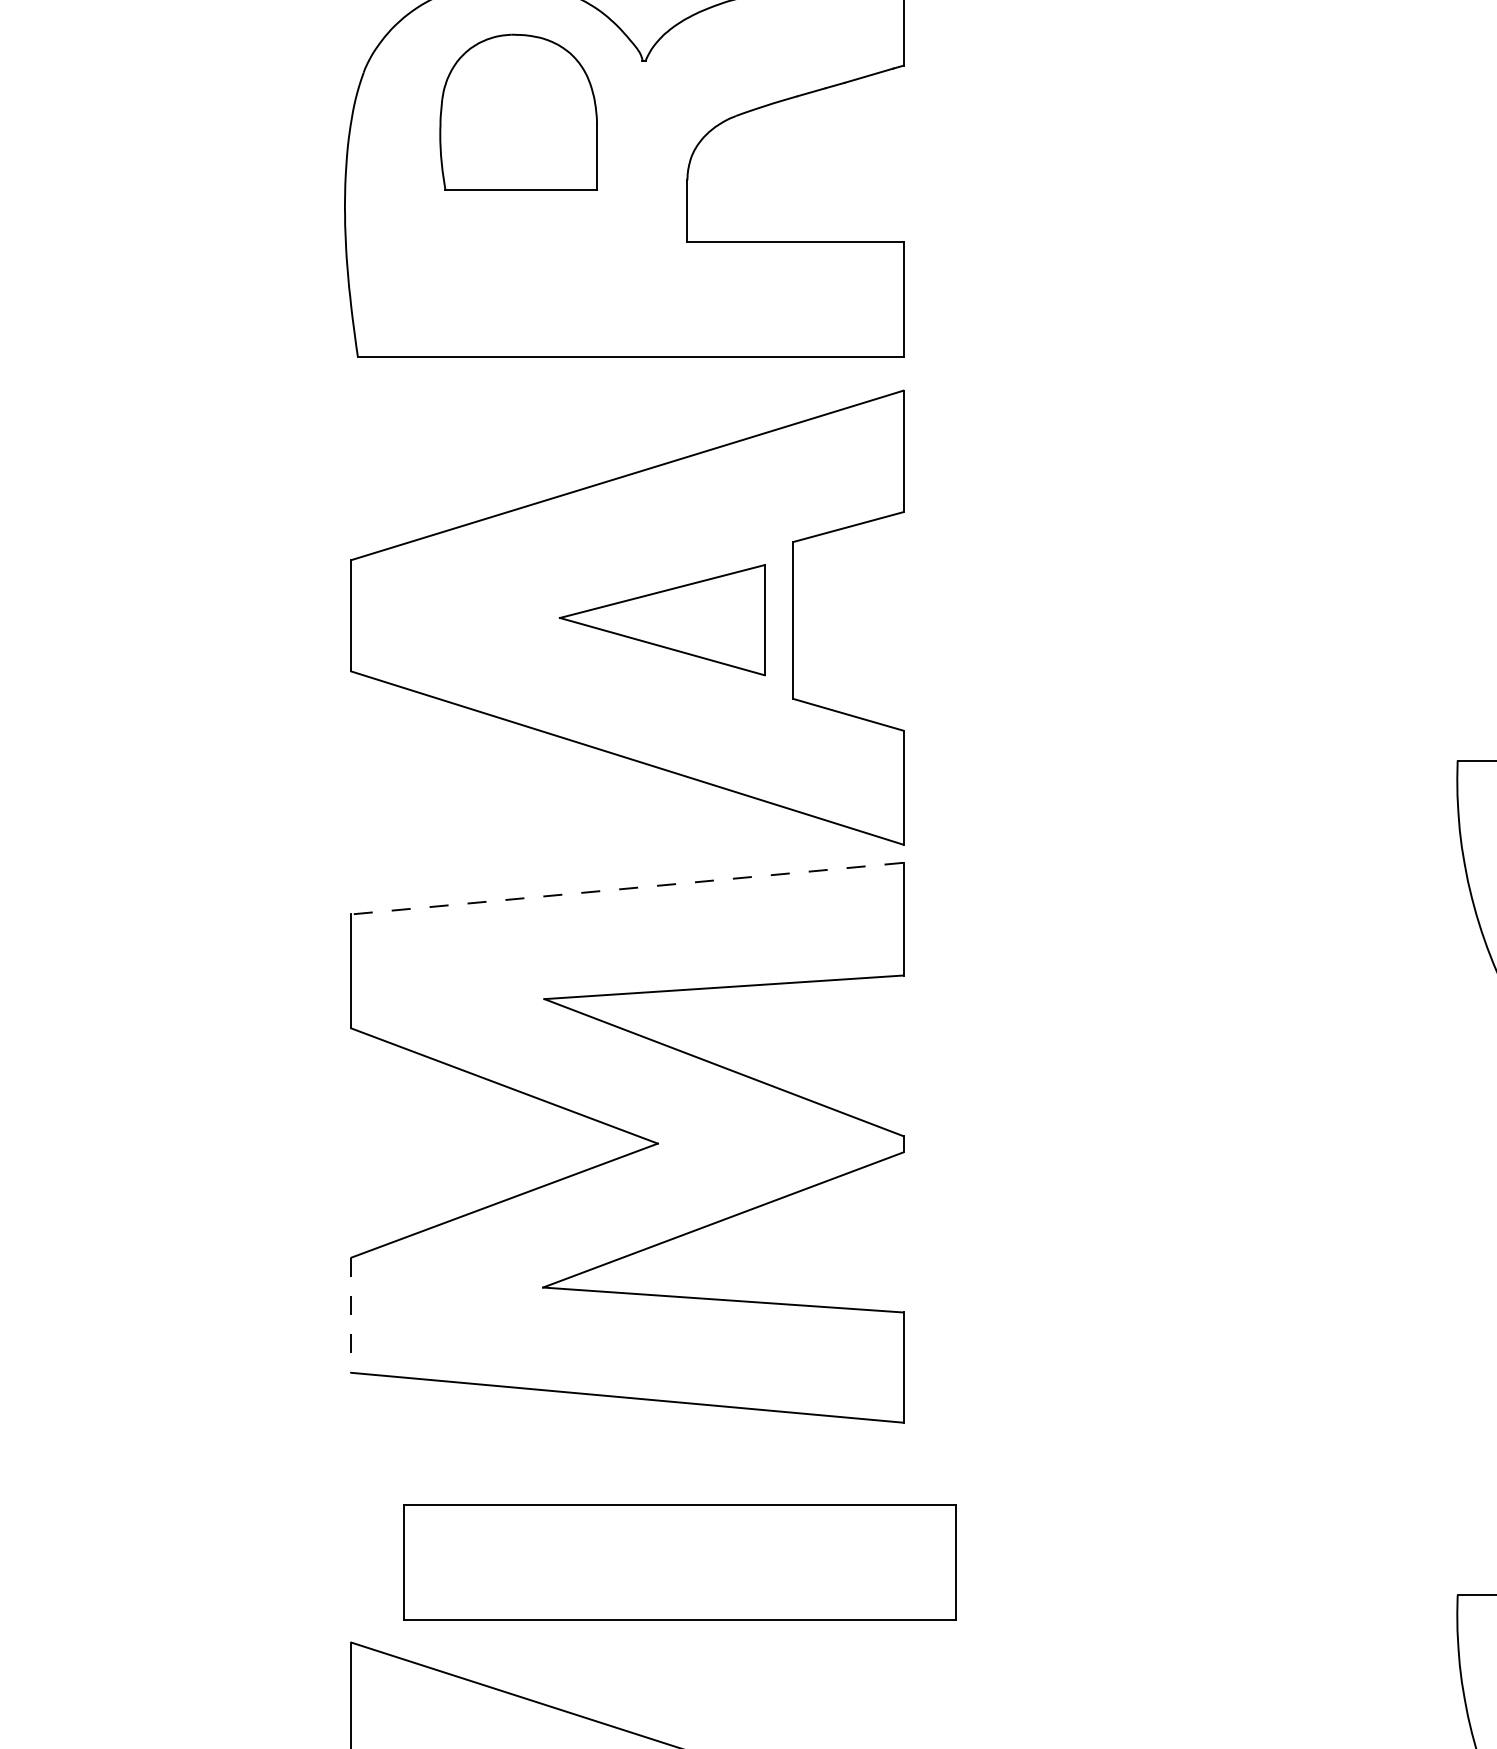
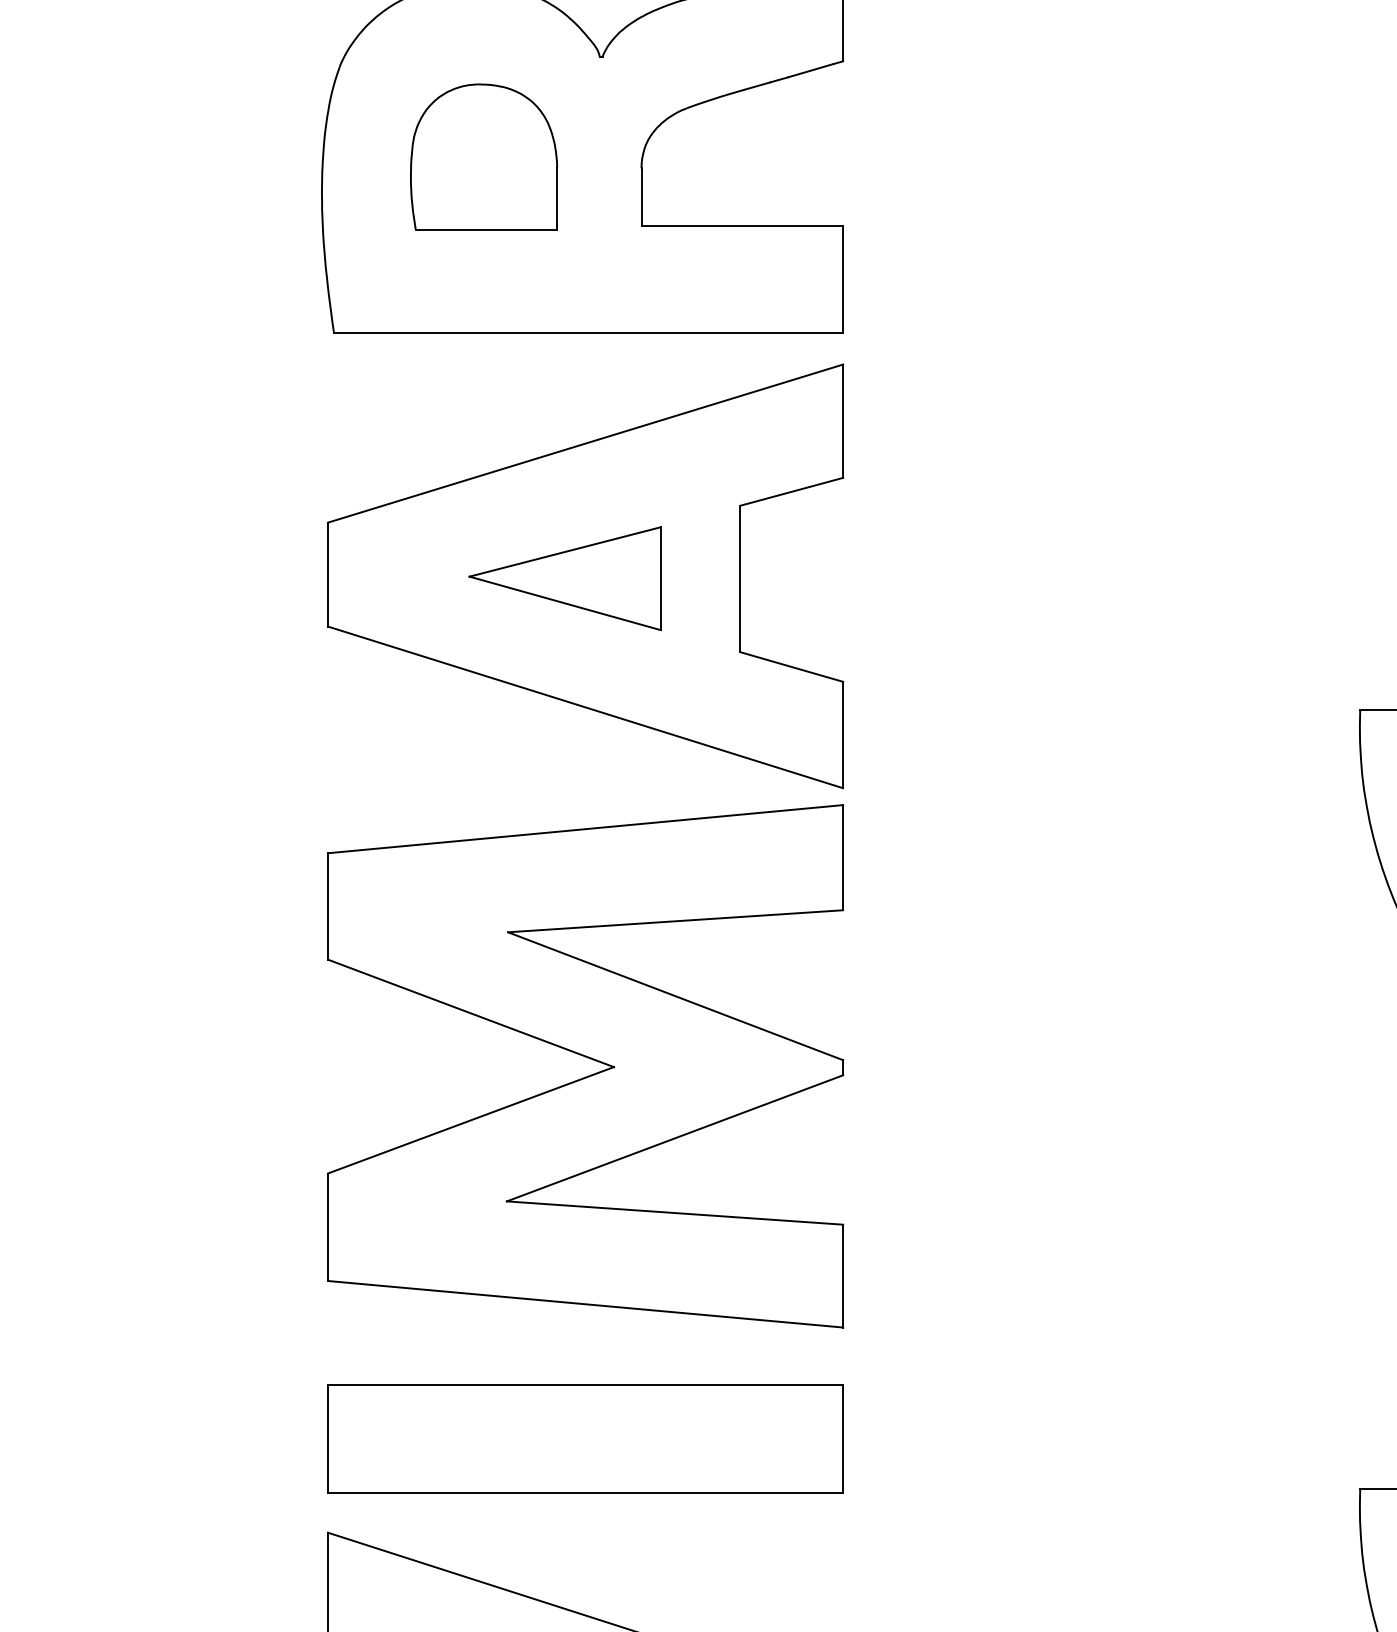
part: (518, 111) -> (483, 156), moved
part: (661, 619) -> (564, 578), moved
line: (627, 888) -> (585, 829), dashed -> solid
line: (350, 1315) -> (327, 1227), dashed -> solid
part: (679, 1561) -> (585, 1438), moved

